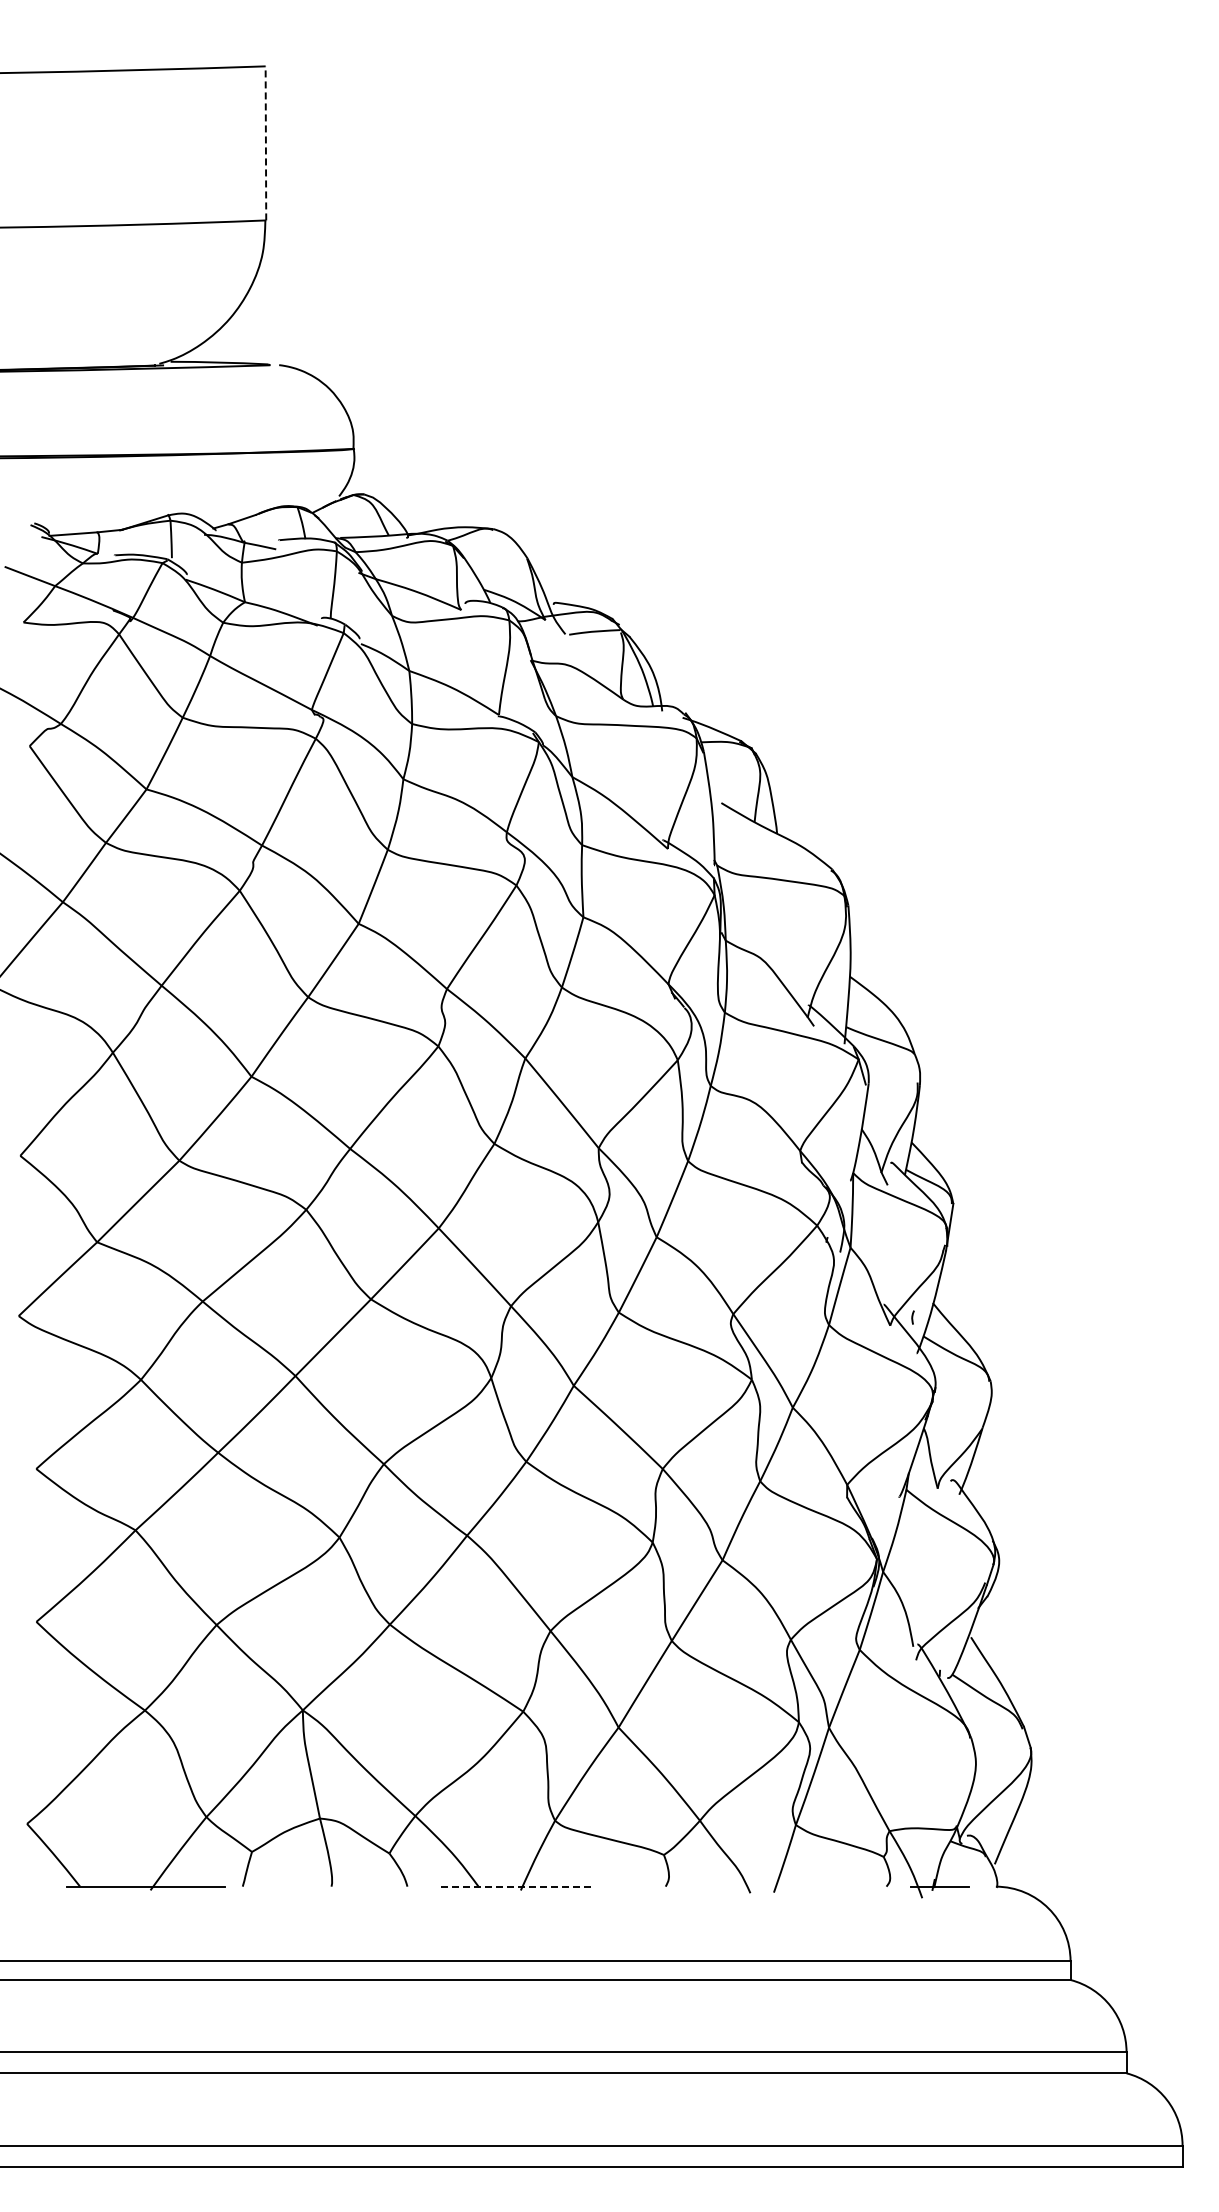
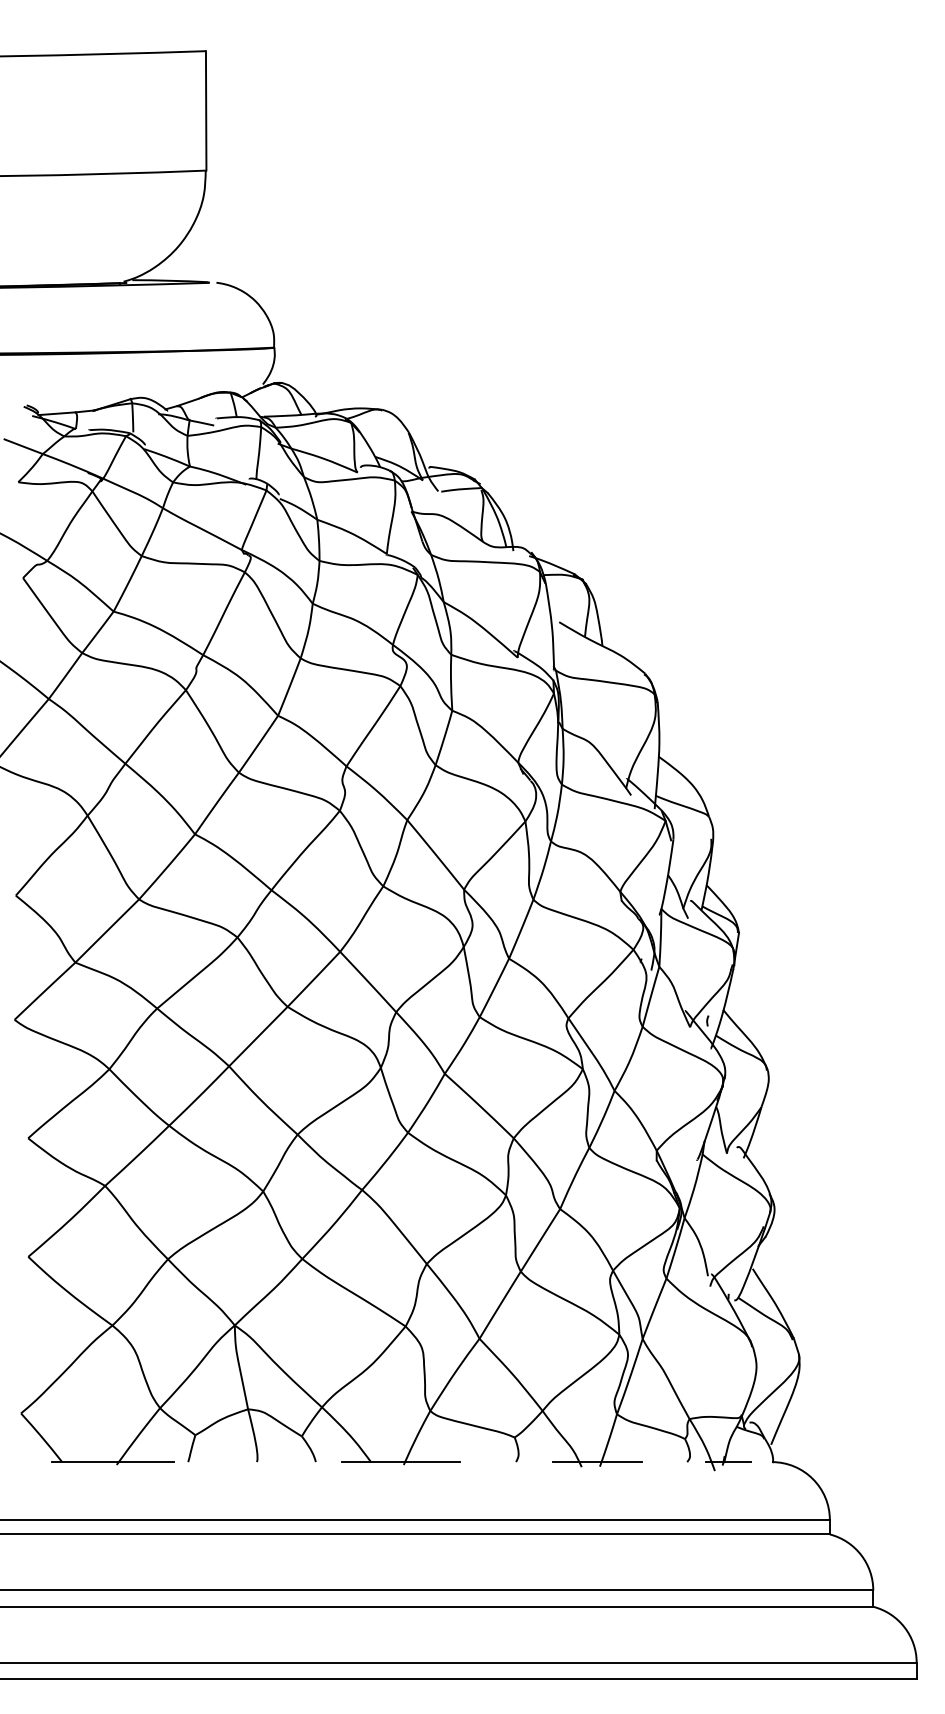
line: (265, 142) -> (205, 110), dashed -> solid
line: (517, 1886) -> (401, 1461), dashed -> solid
line: (770, 1886) -> (597, 1461), added

